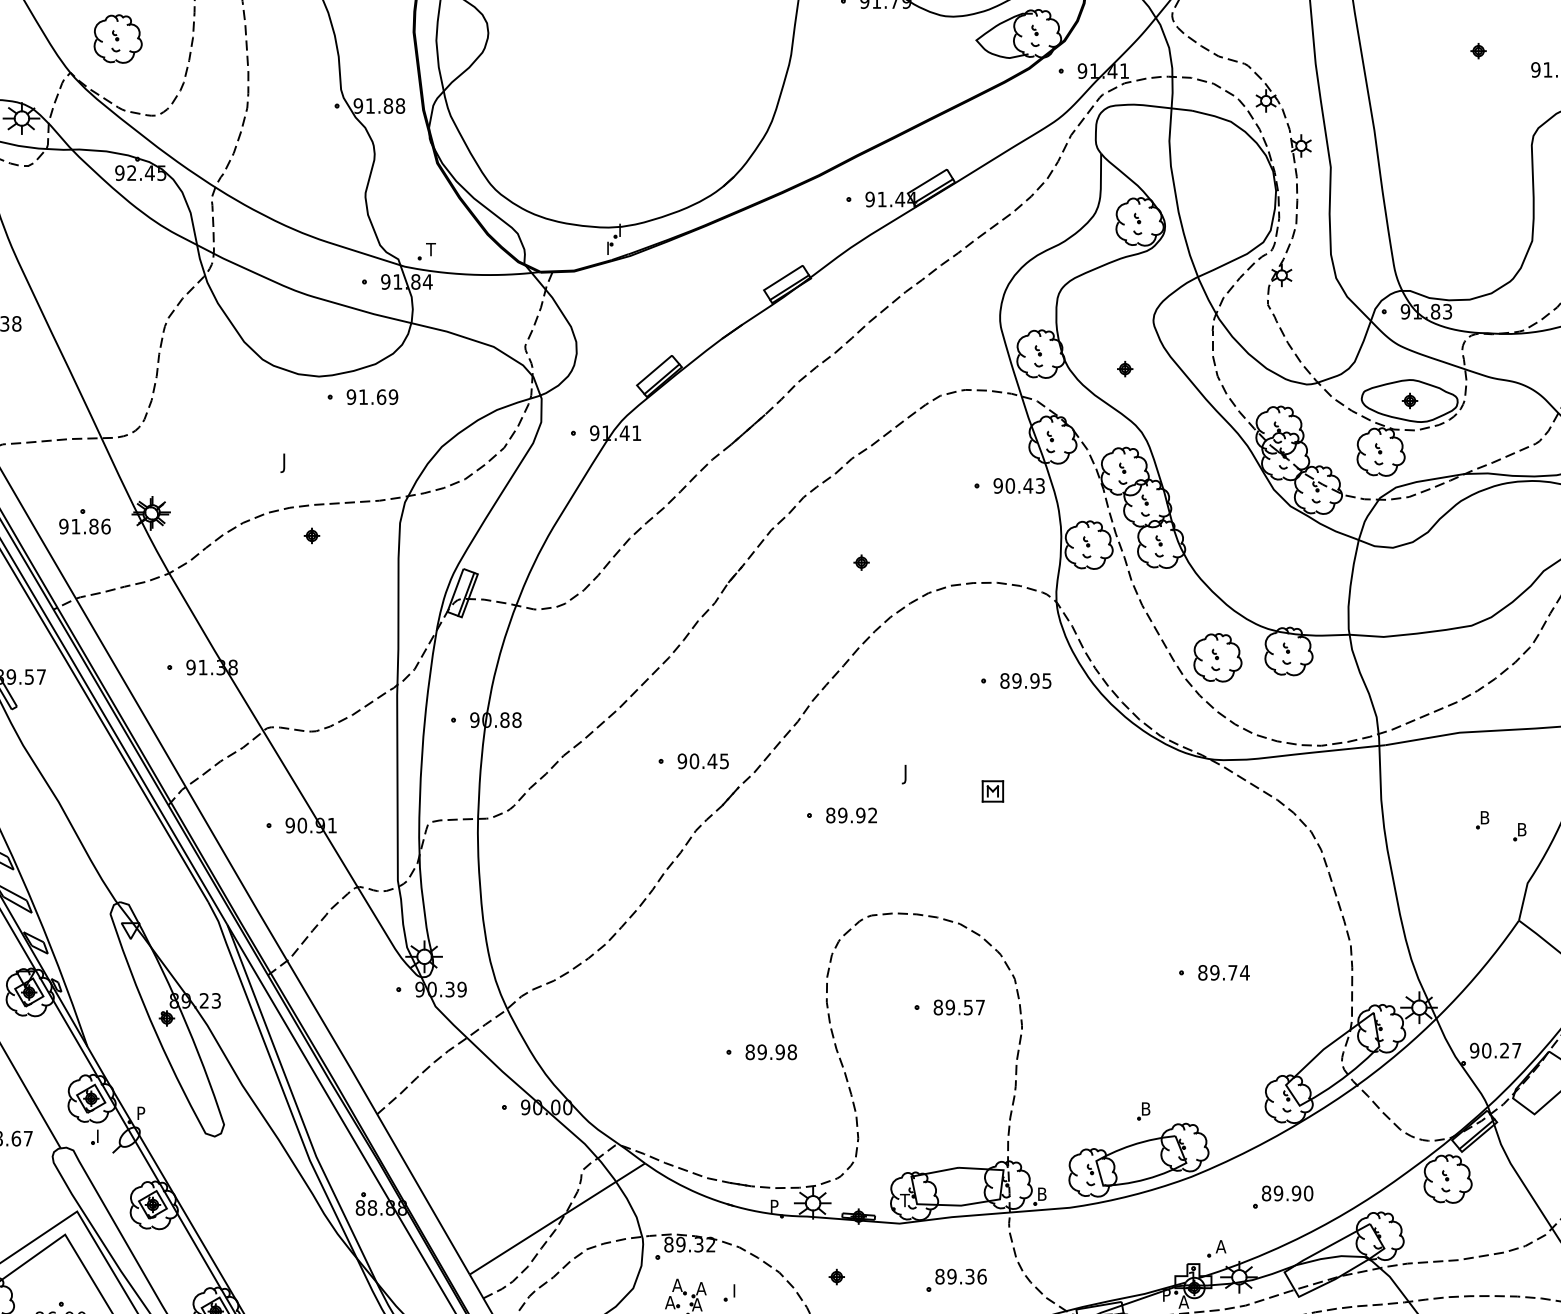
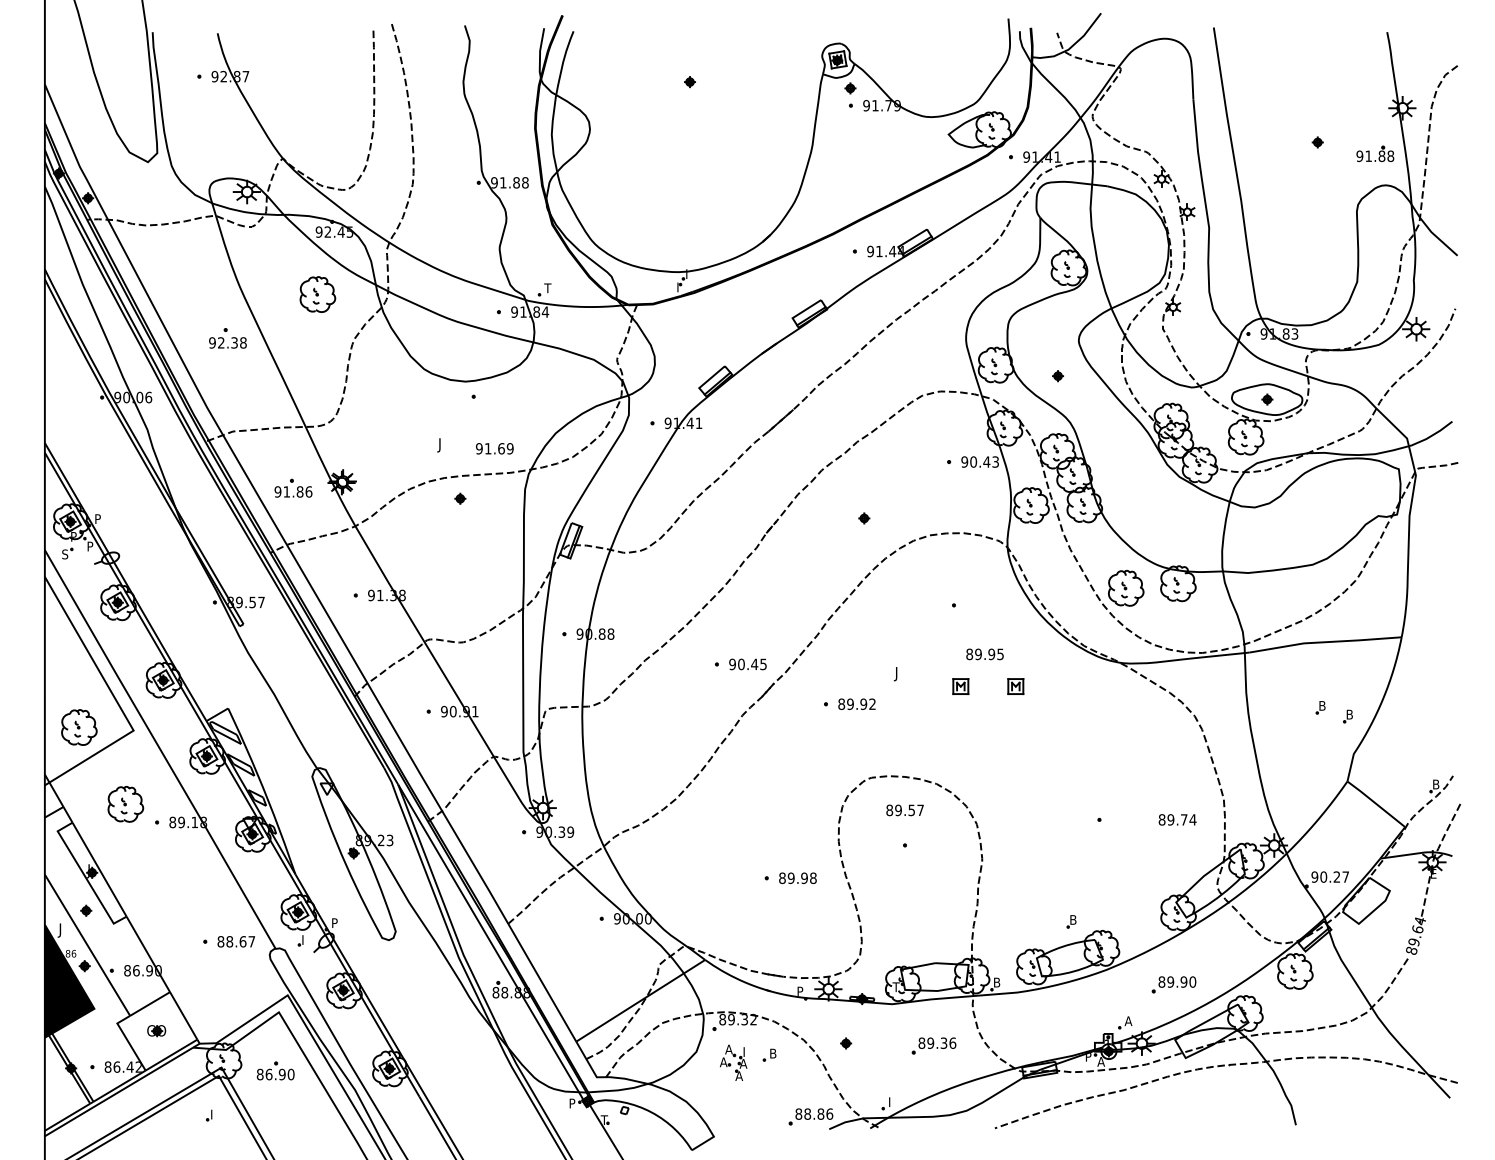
part: (117, 38) -> (317, 294), moved
text: (372, 396) -> (494, 448), moved
text: (1025, 681) -> (984, 654), moved
part: (1067, 791) -> (1015, 686), added
text: (1223, 972) -> (1177, 819), moved
text: (958, 1007) -> (904, 810), moved
text: (701, 1287) -> (746, 1051), A -> I
text: (738, 1290) -> (773, 1053), I -> B

